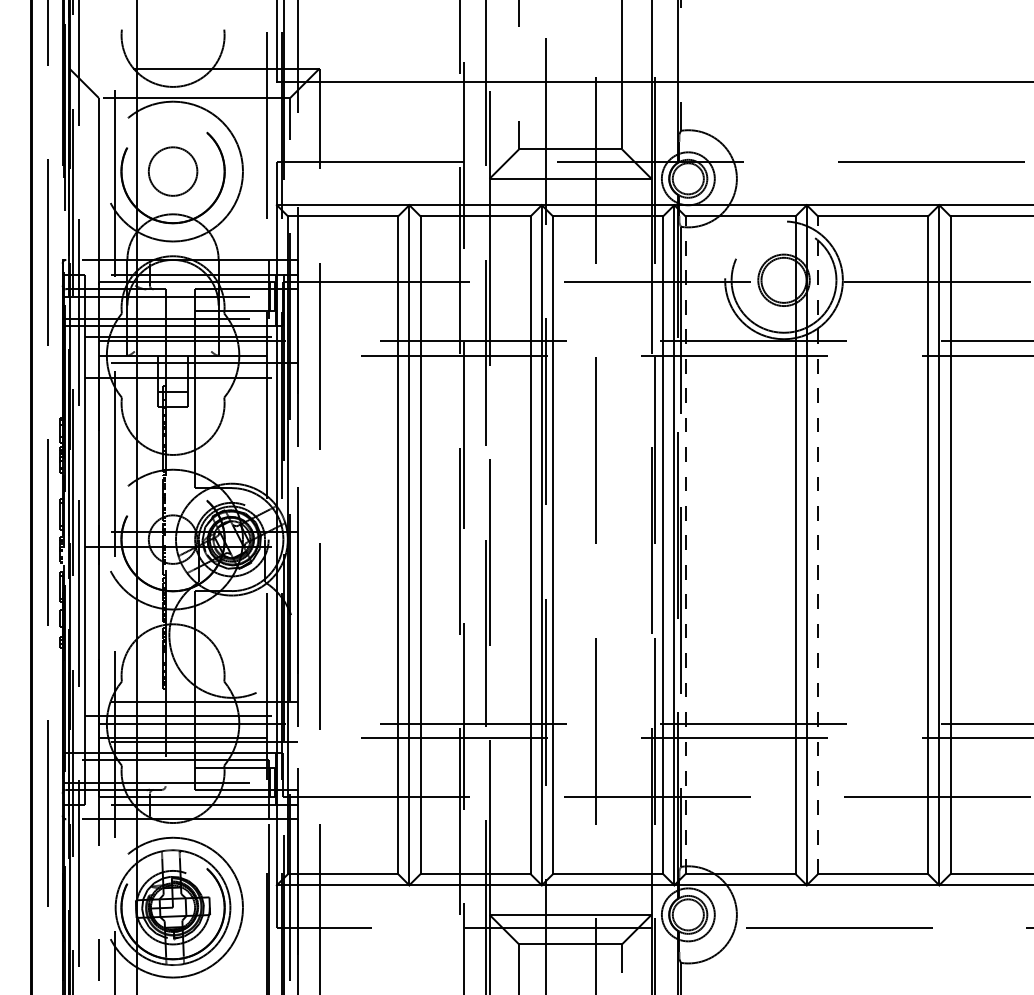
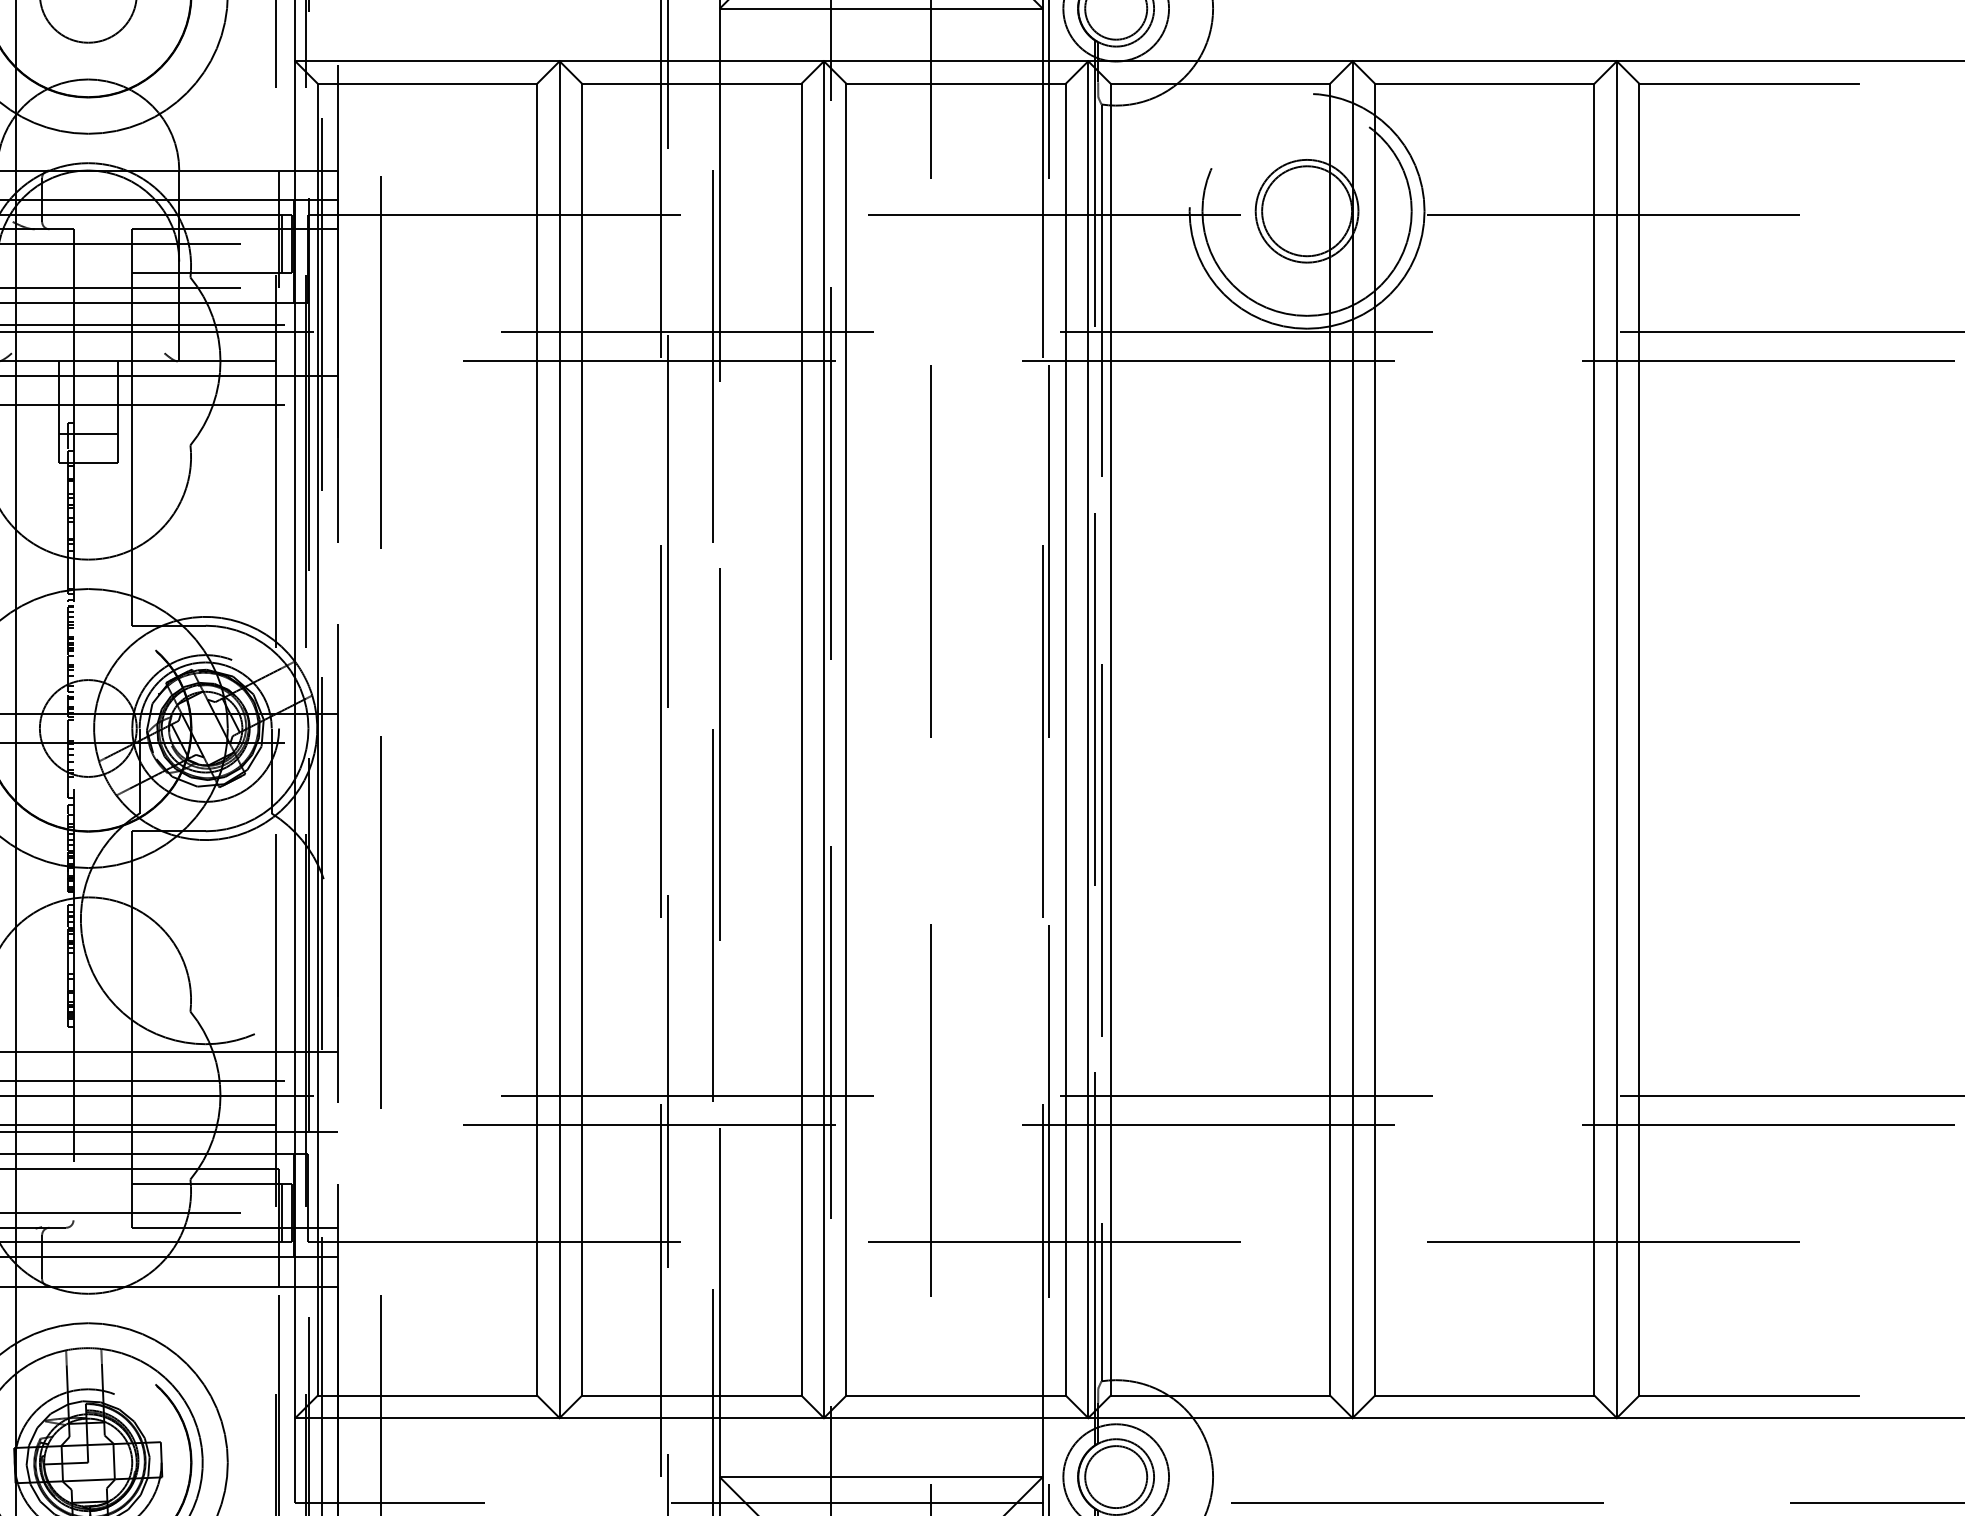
line: (685, 545) -> (1110, 740), dashed -> solid
line: (818, 545) -> (1375, 740), dashed -> solid

